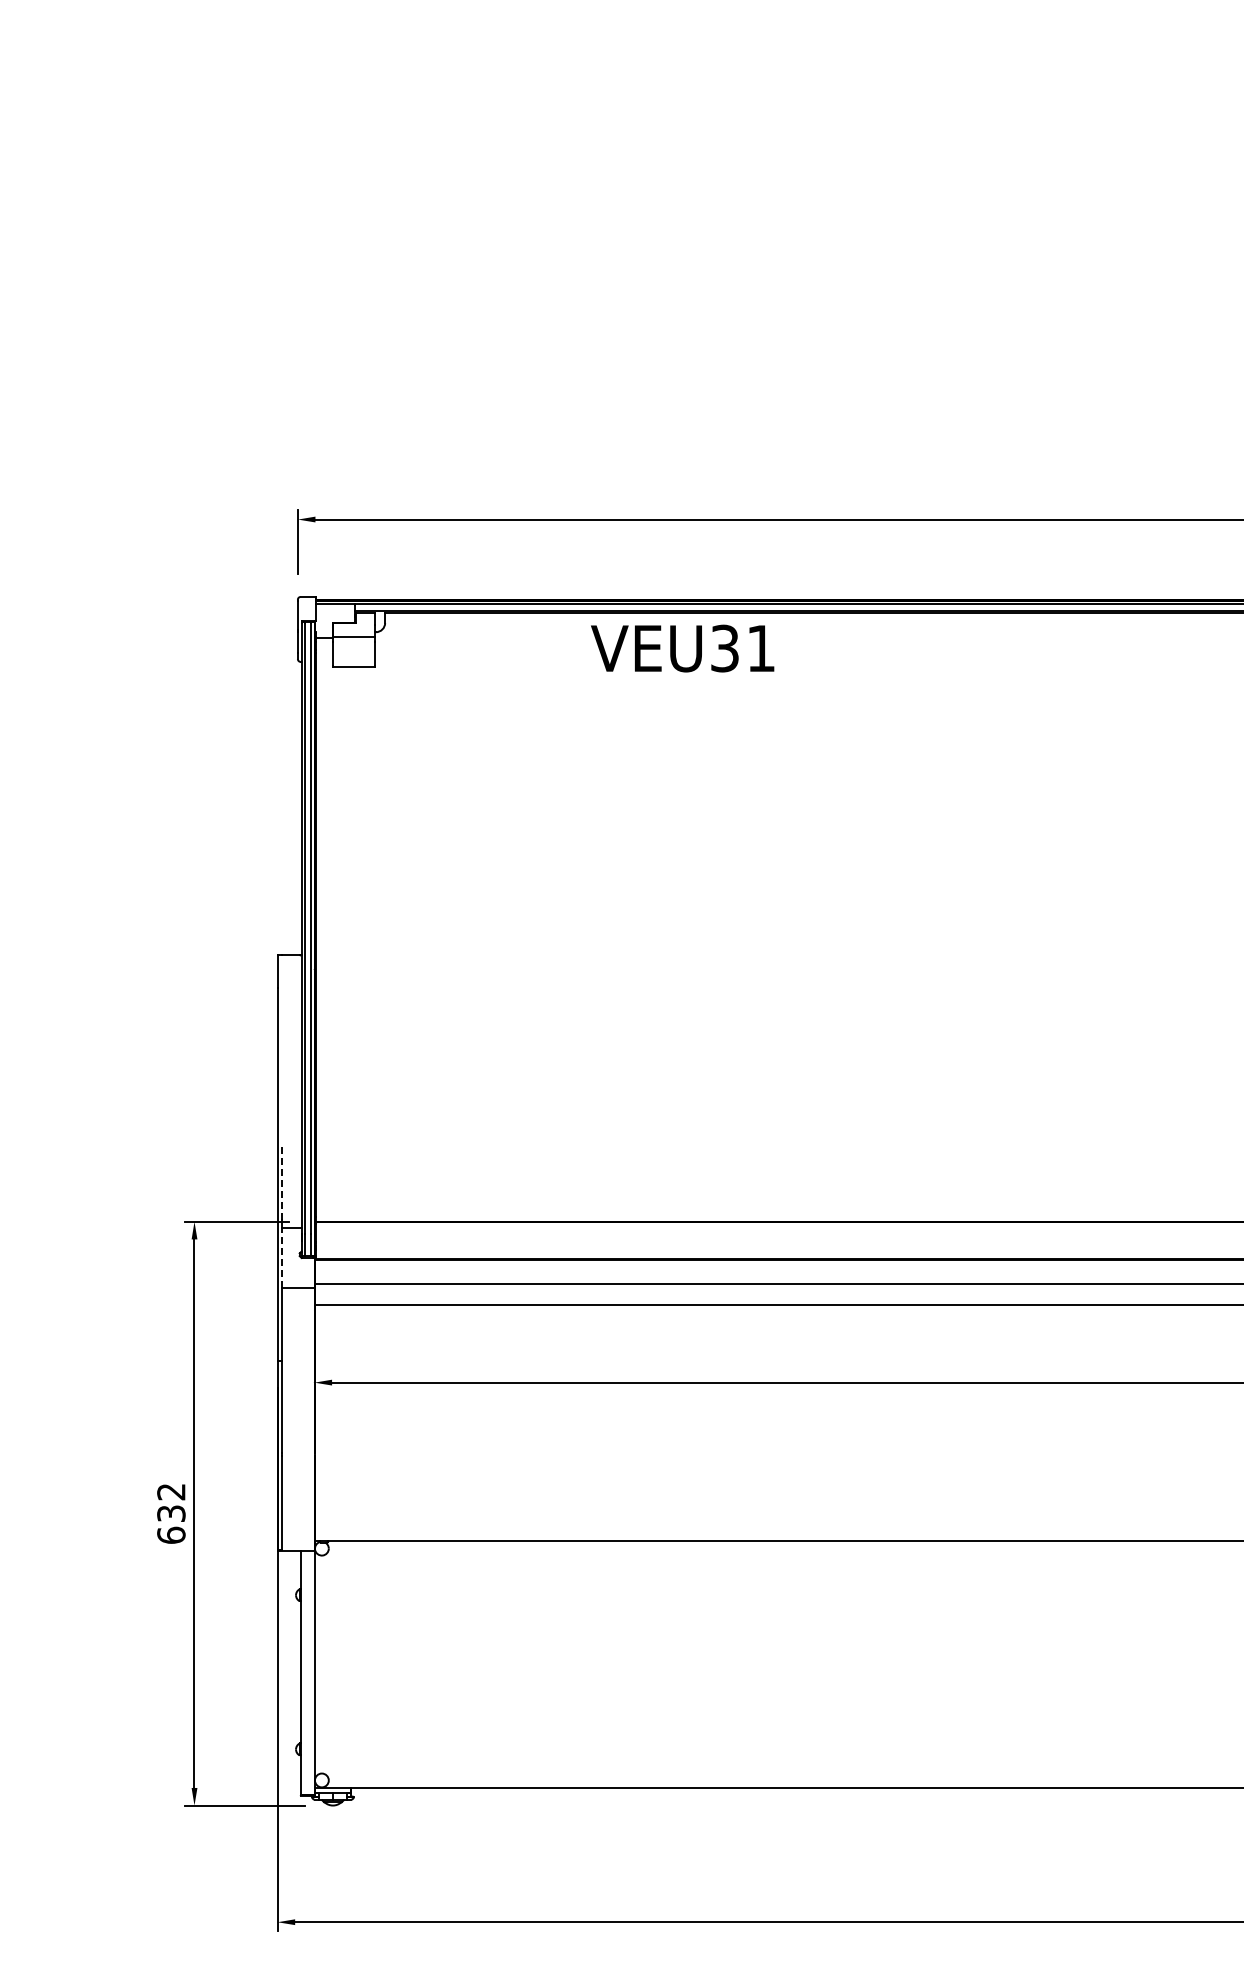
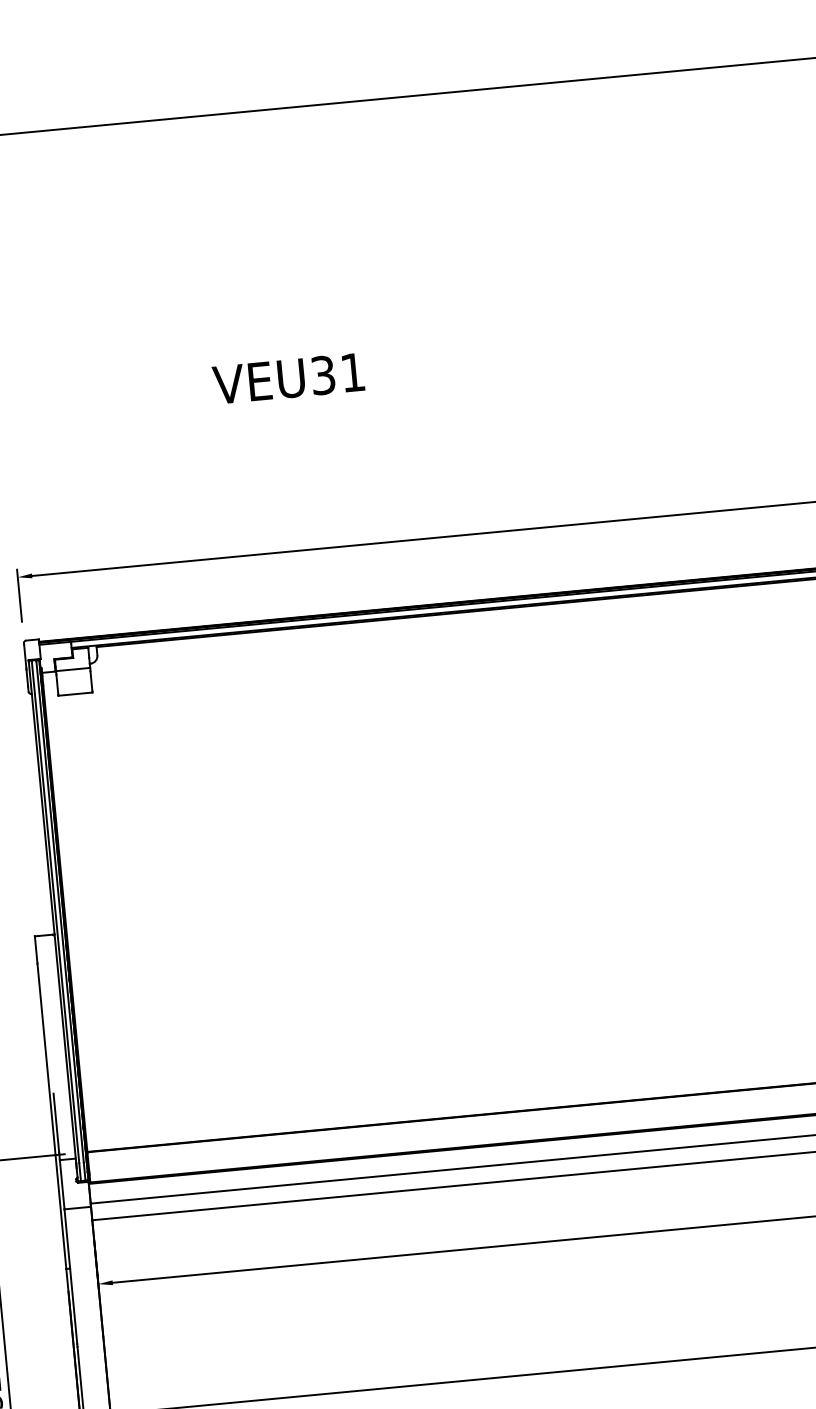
text: (682, 648) -> (288, 378), moved
line: (282, 1182) -> (56, 1122), dashed -> solid
line: (282, 1257) -> (62, 1183), dashed -> solid

